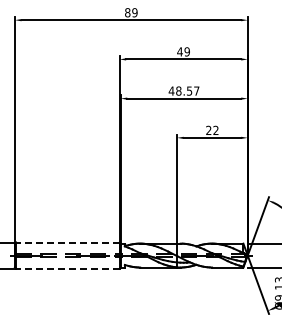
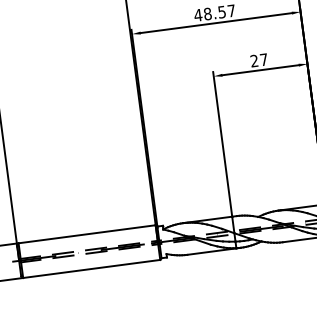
text: (215, 129) -> (263, 58), 22 -> 27
line: (67, 242) -> (86, 234), dashed -> solid
line: (67, 268) -> (91, 268), dashed -> solid

